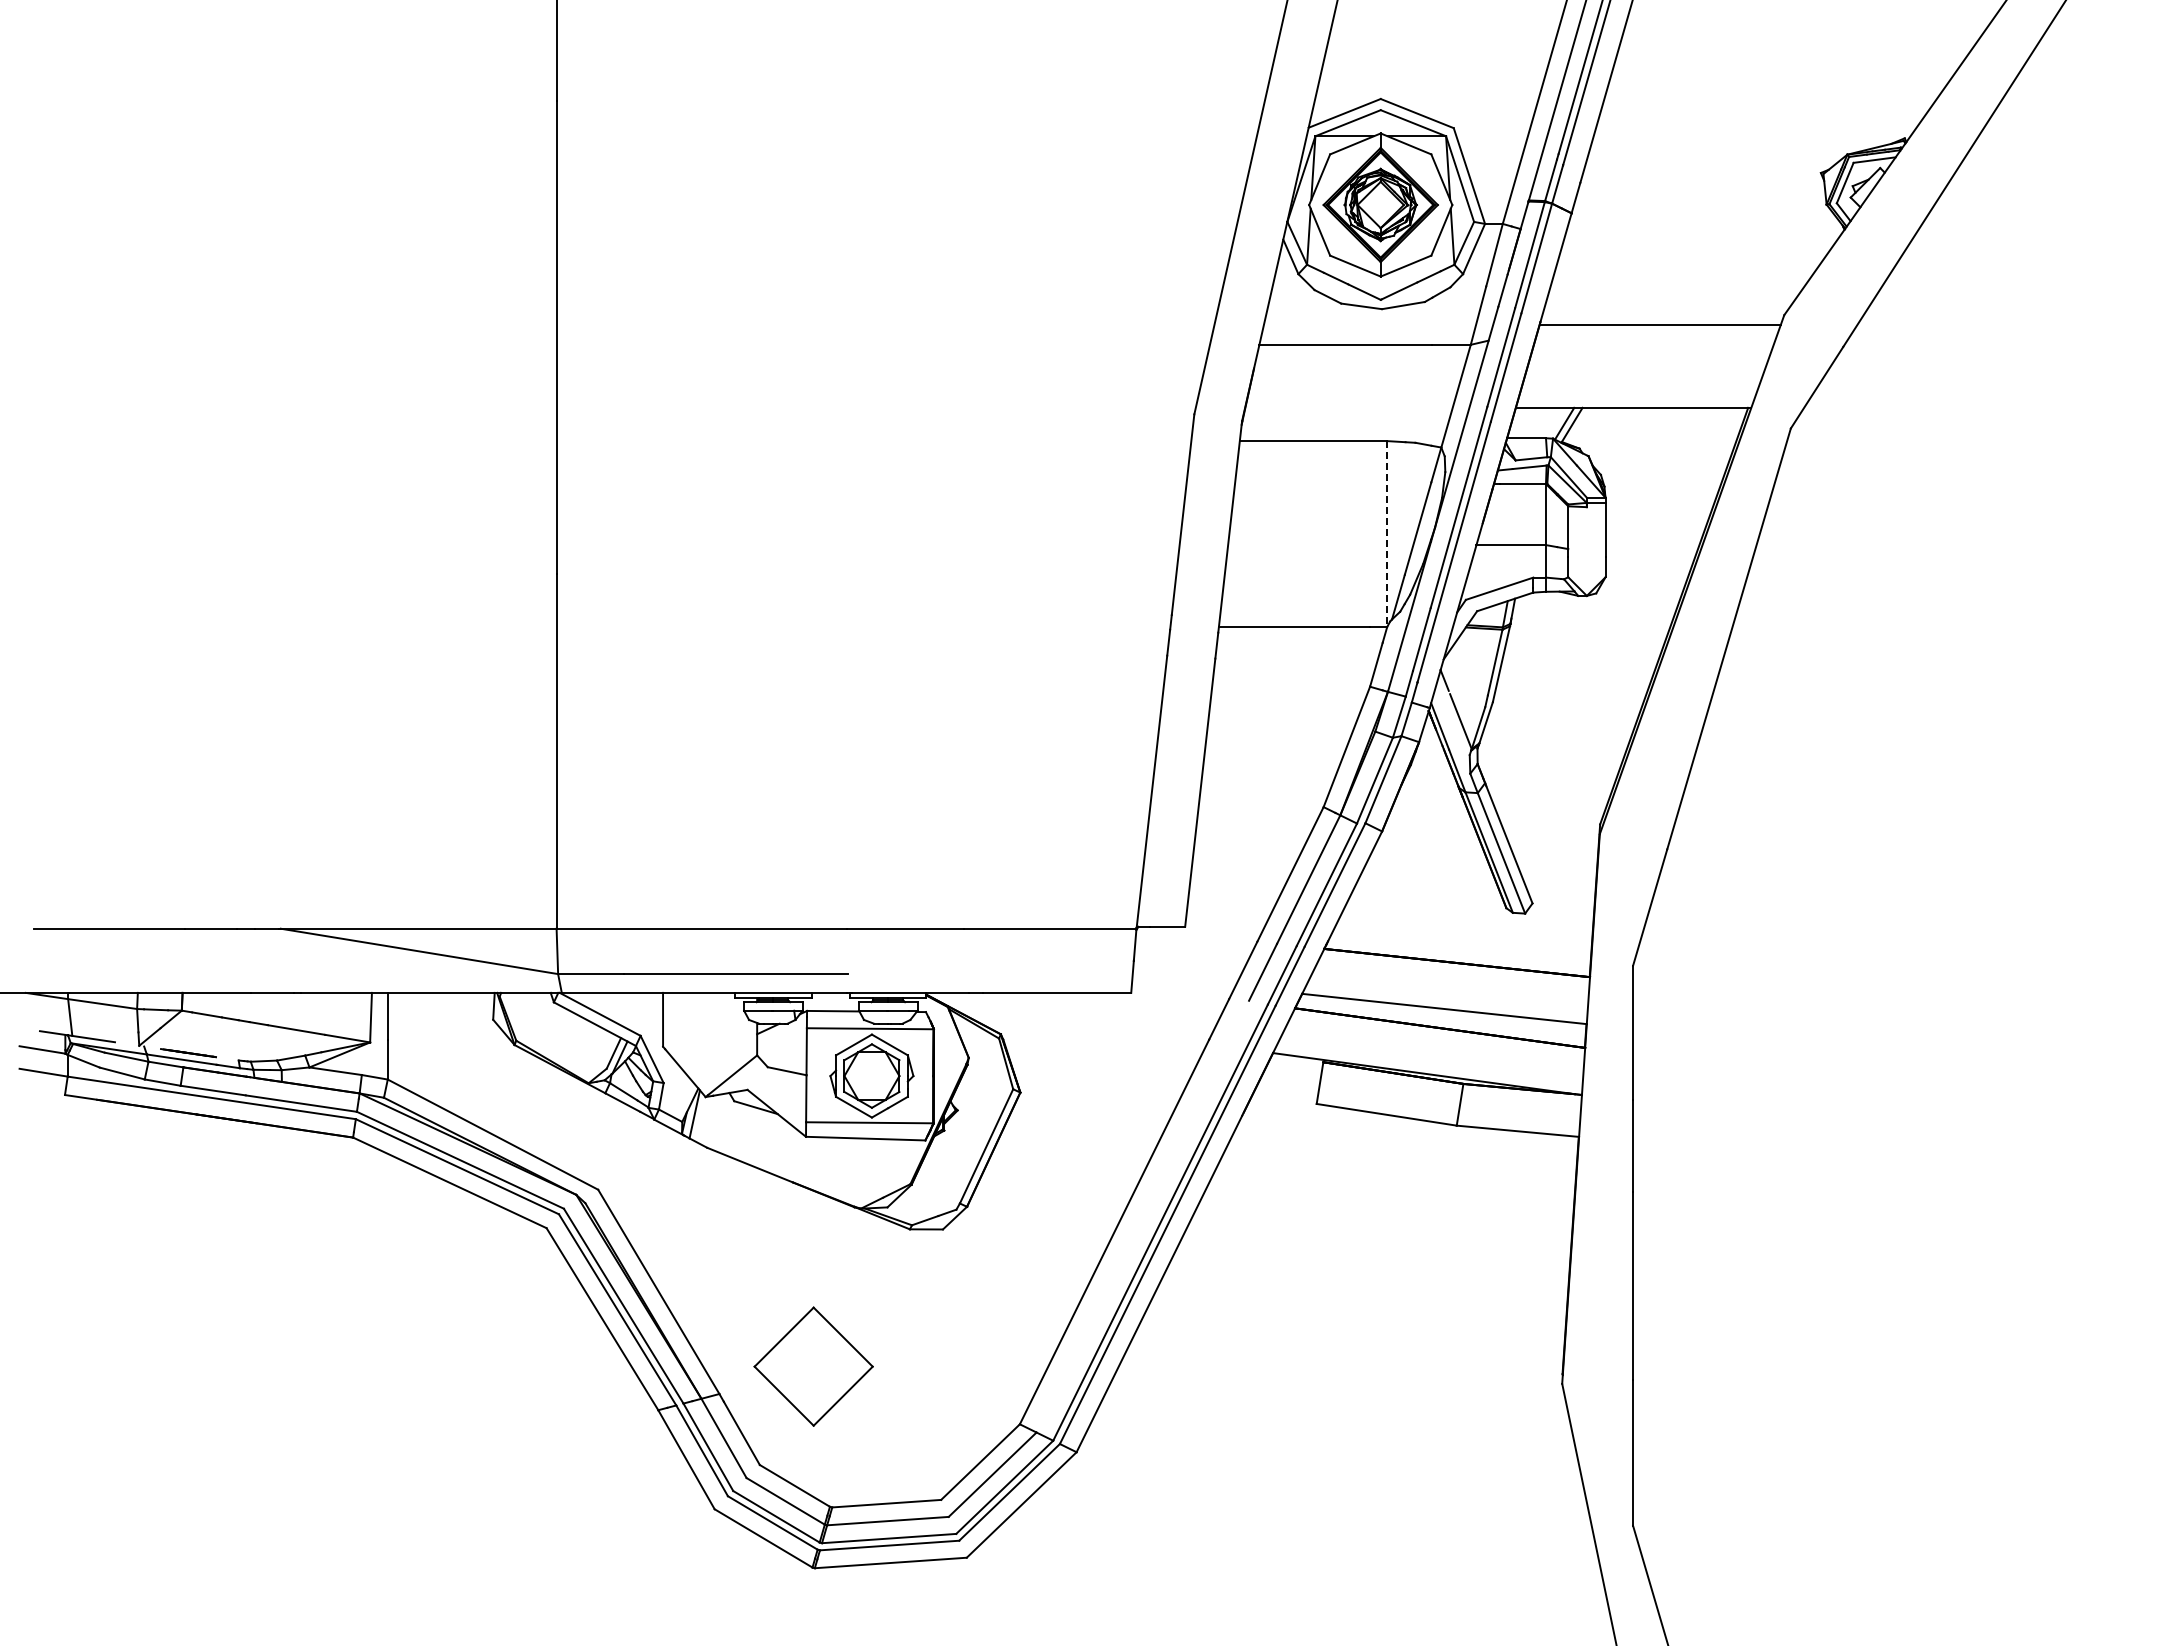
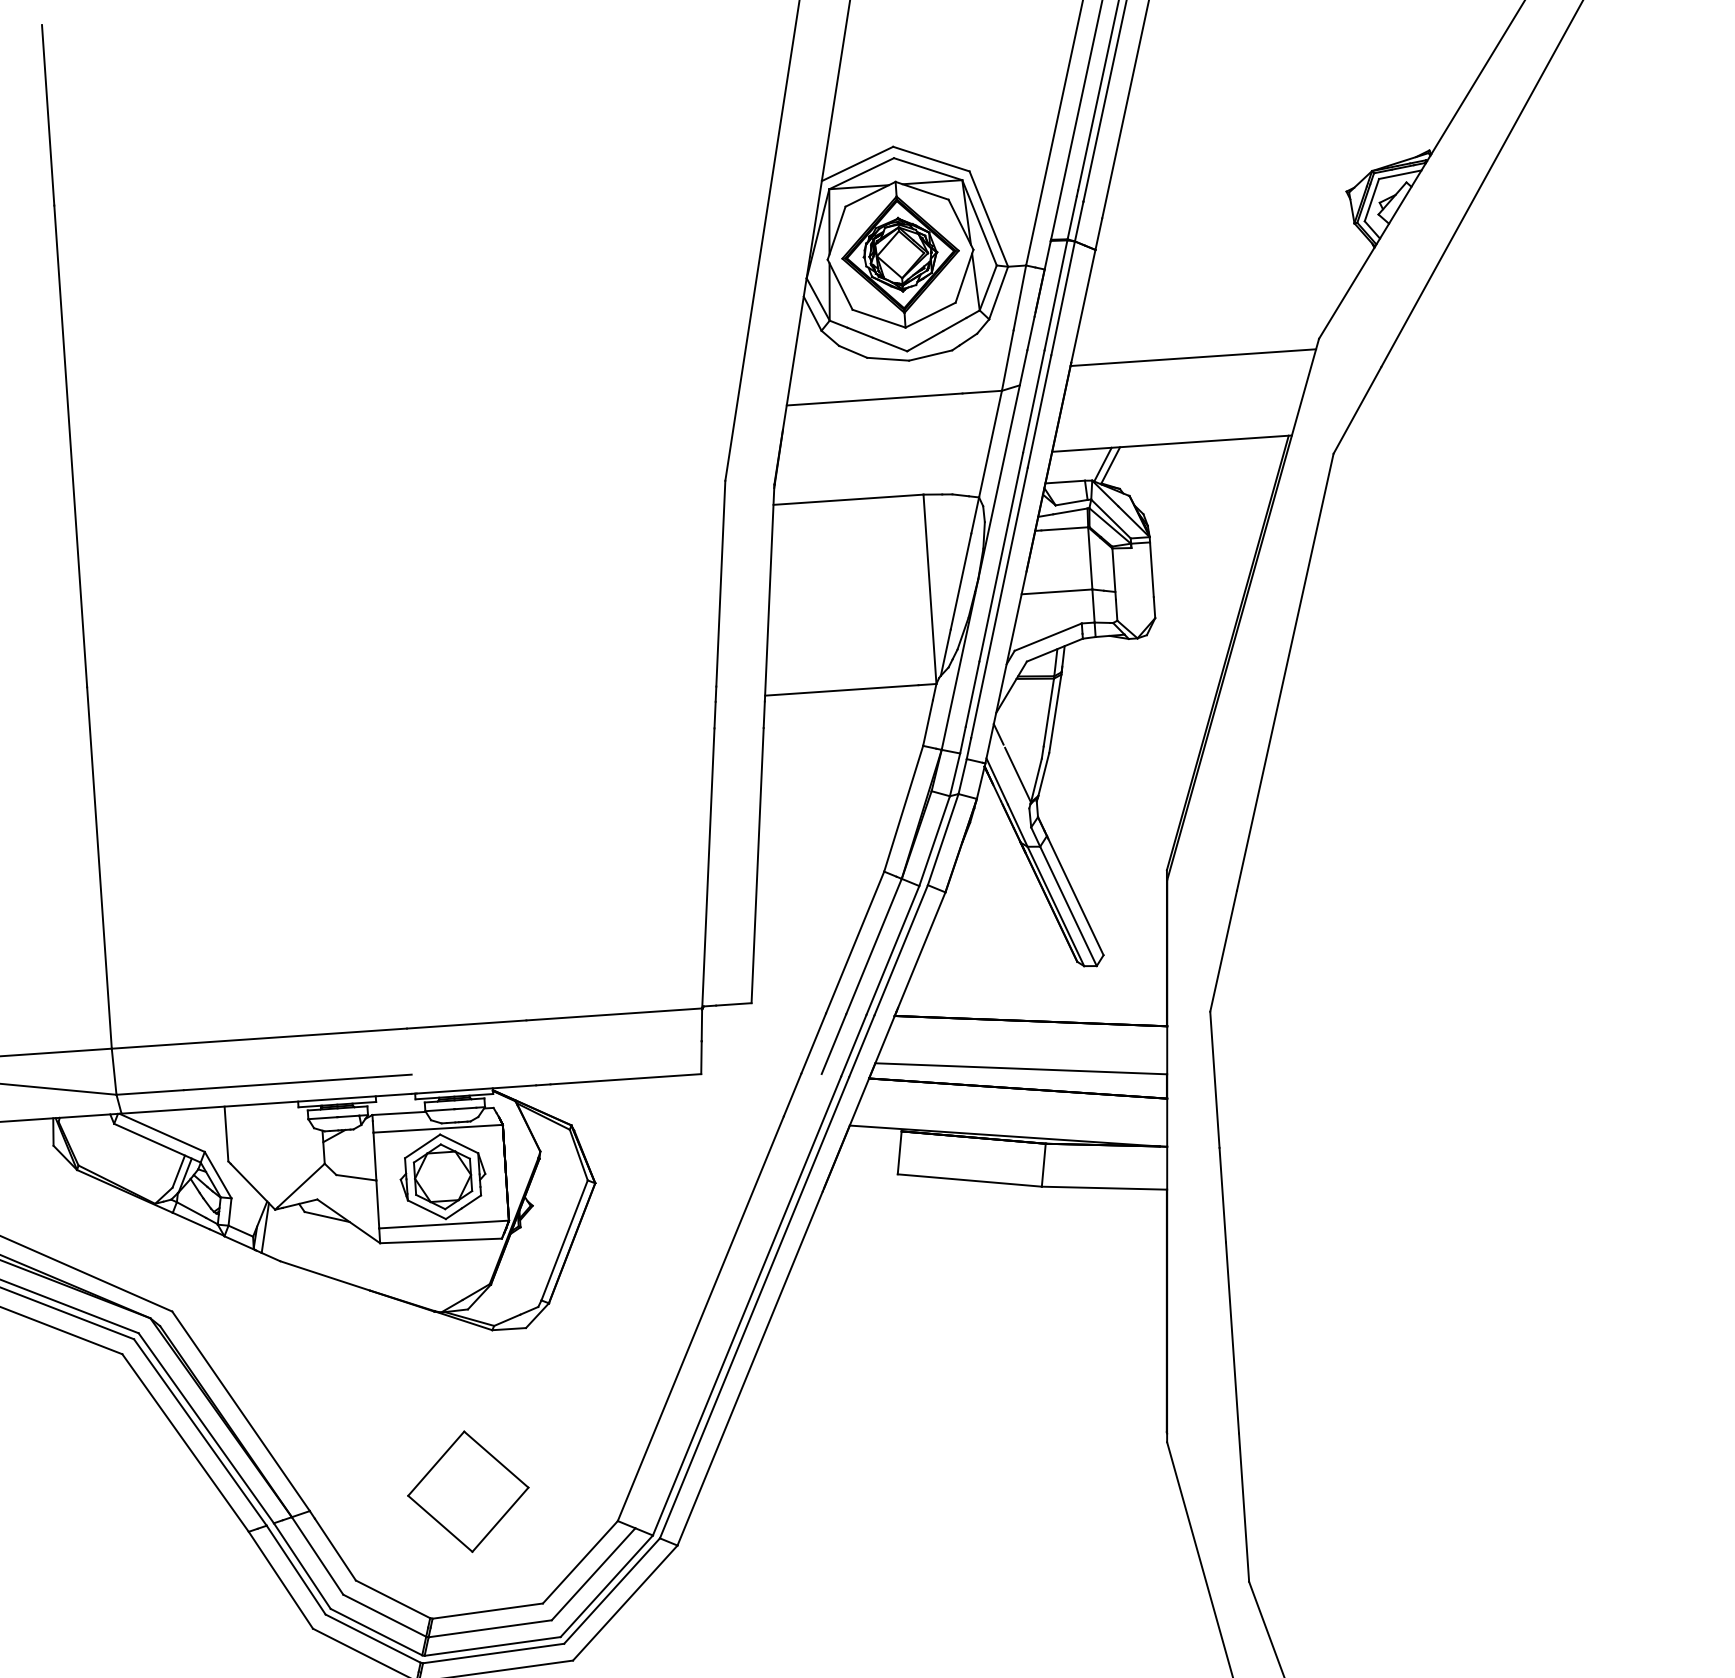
line: (1387, 534) -> (930, 589), dashed -> solid
part: (813, 1366) -> (468, 1491), moved

